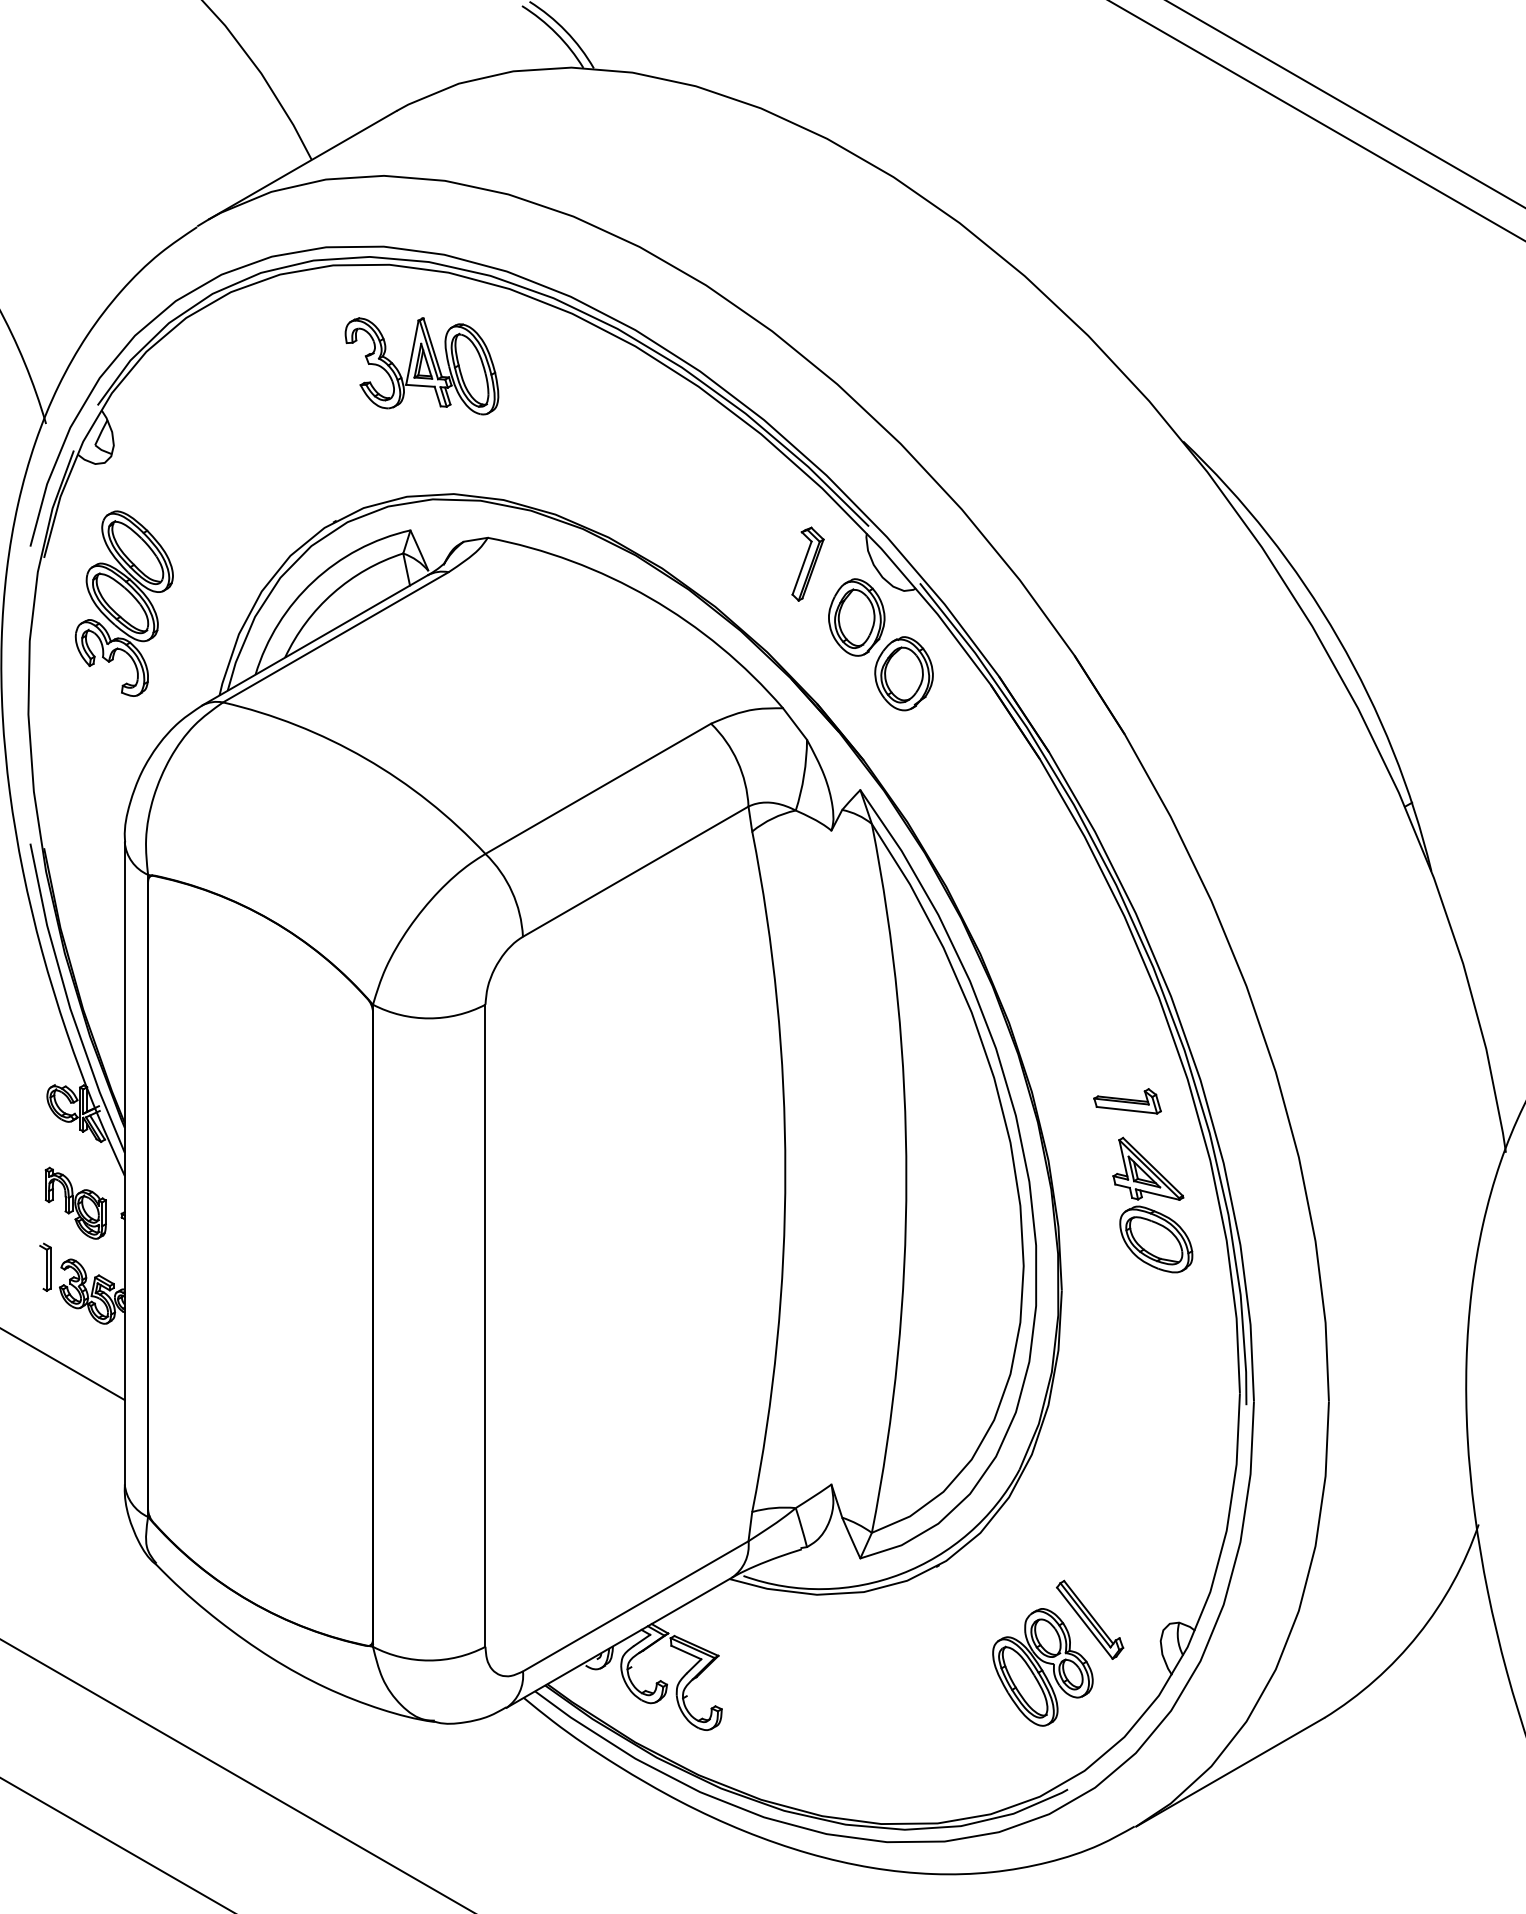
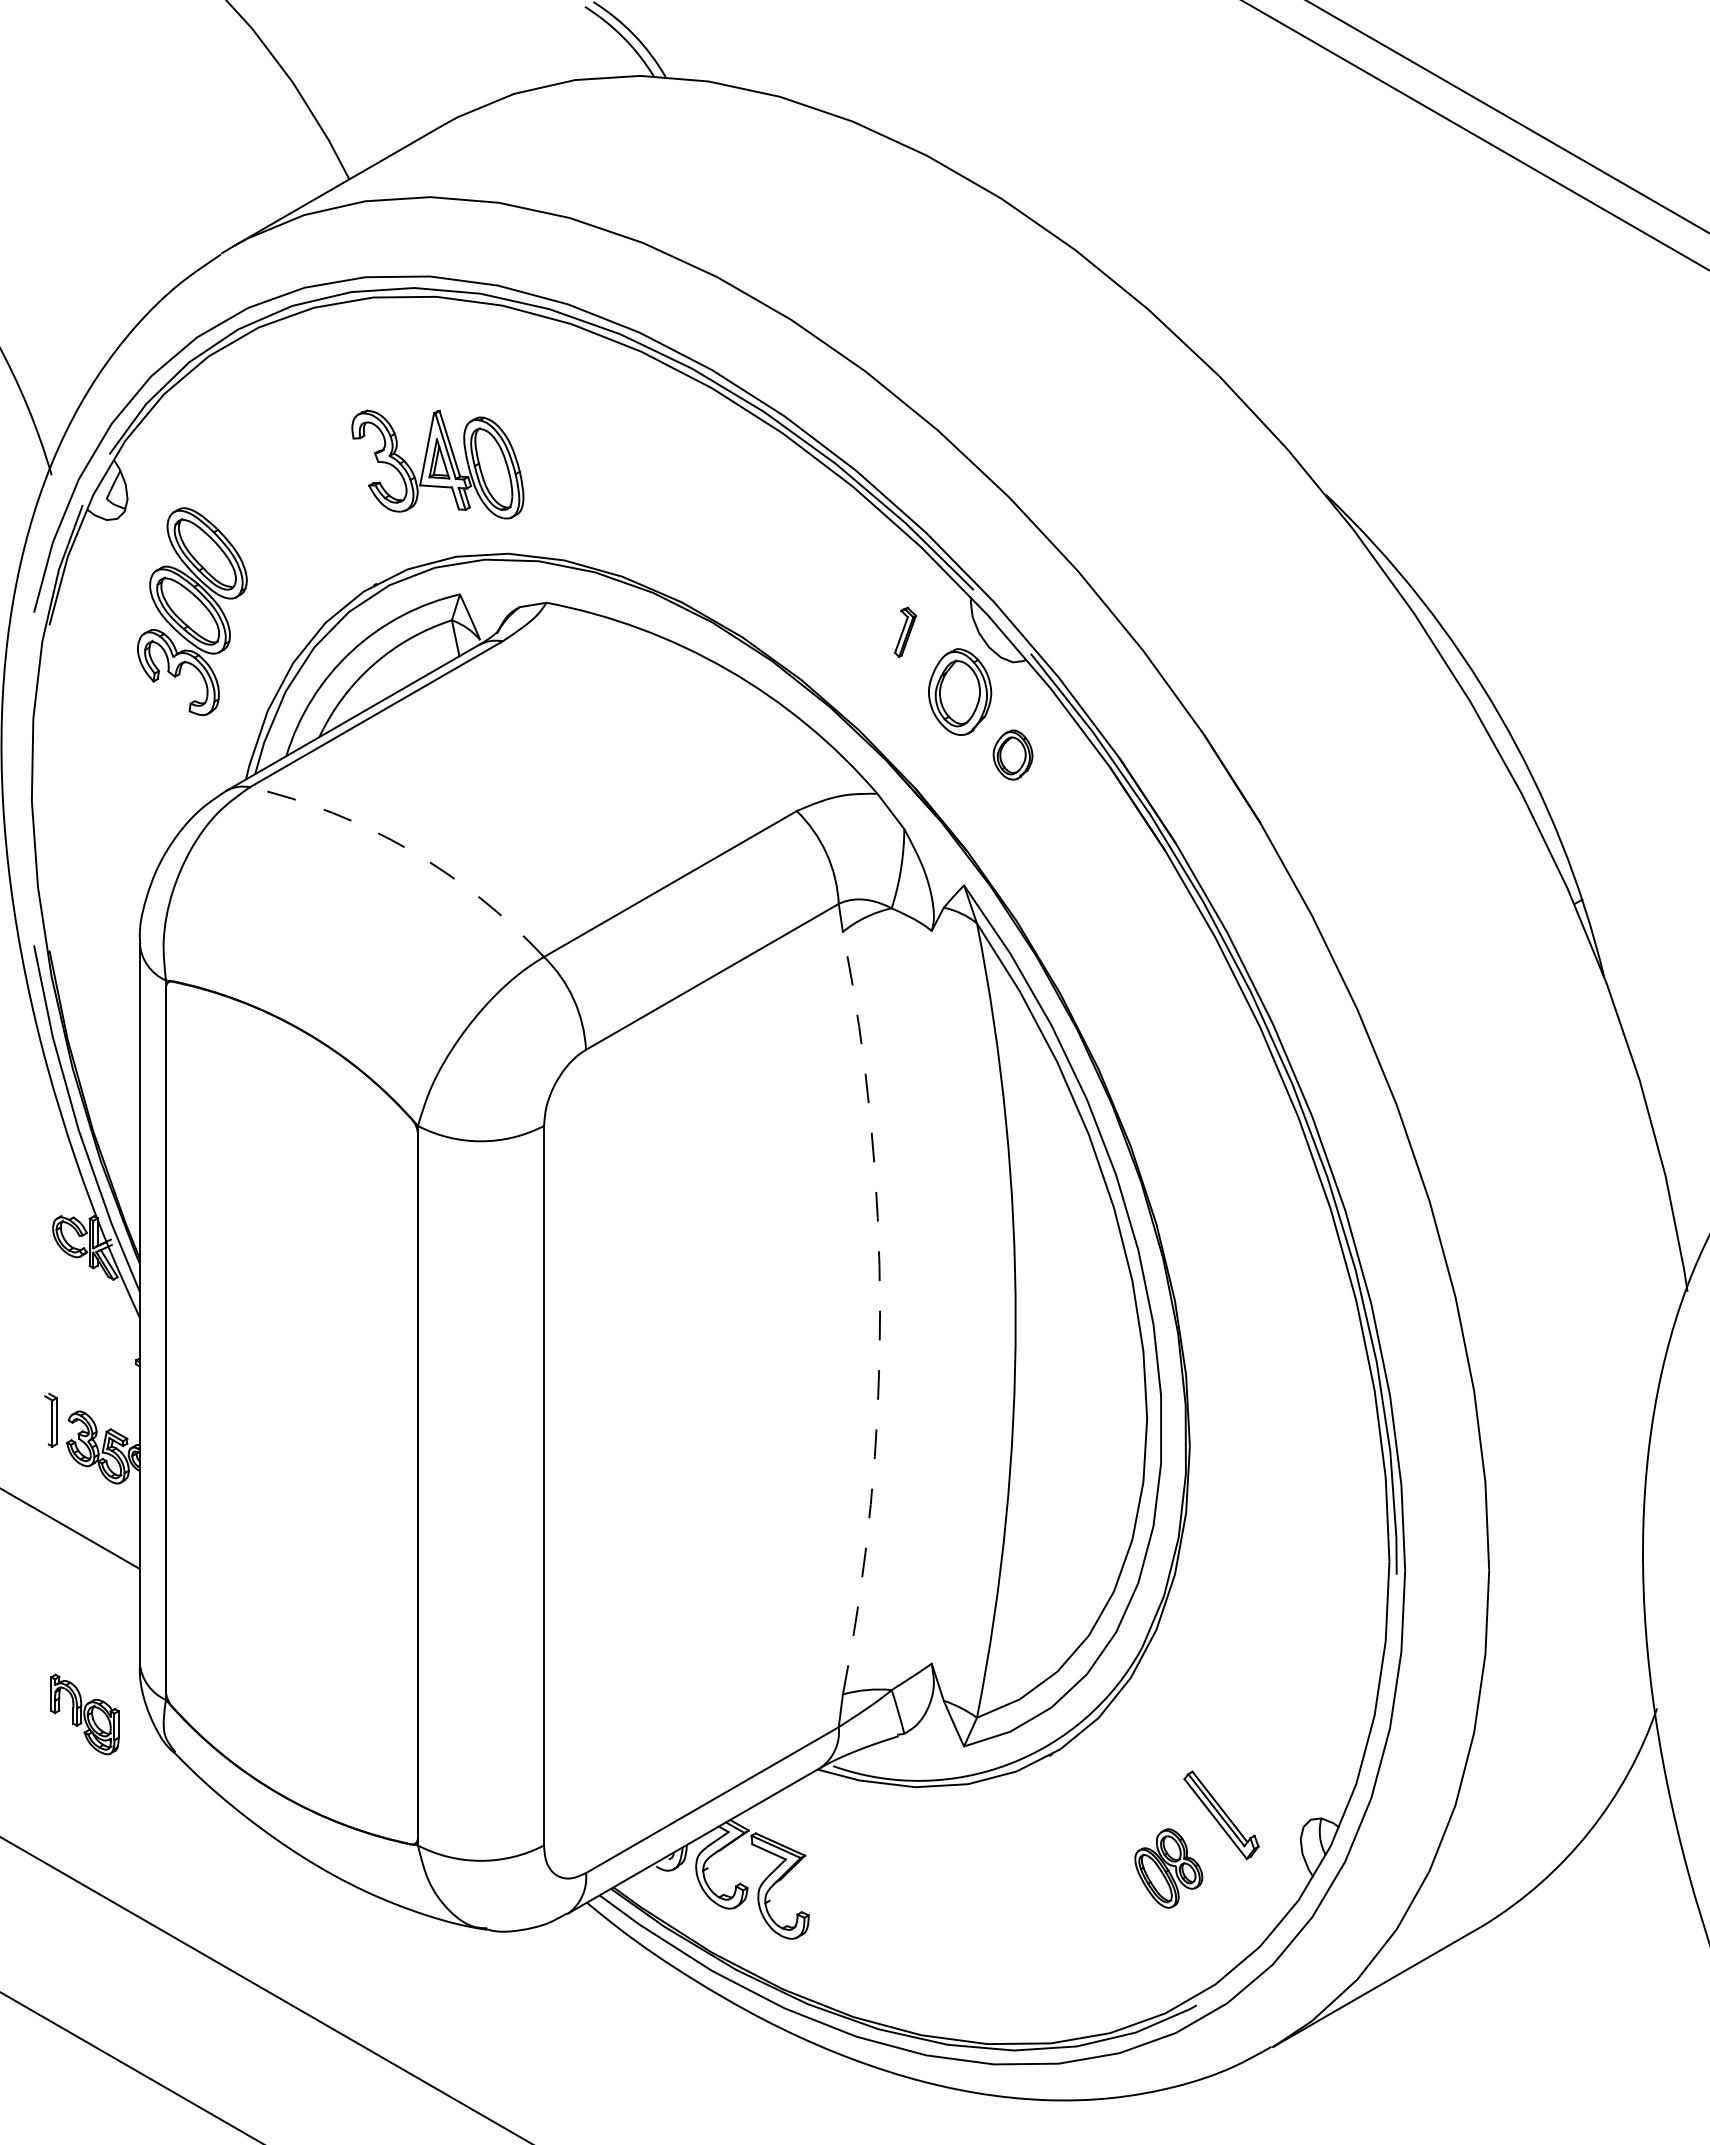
part: (421, 366) -> (437, 464), moved
part: (808, 564) -> (905, 632), size x0.6
part: (124, 603) -> (192, 611), moved
part: (903, 673) -> (1012, 754), size x0.6
arc: (365, 758) -> (409, 850), solid -> dashed
part: (1127, 1100) -> (1263, 1233), removed
arc: (785, 1172) -> (880, 1313), solid -> dashed
part: (75, 1203) -> (84, 1714), moved
part: (1152, 1205) -> (1291, 1350), removed
part: (1042, 1667) -> (1168, 1868), size x0.6

